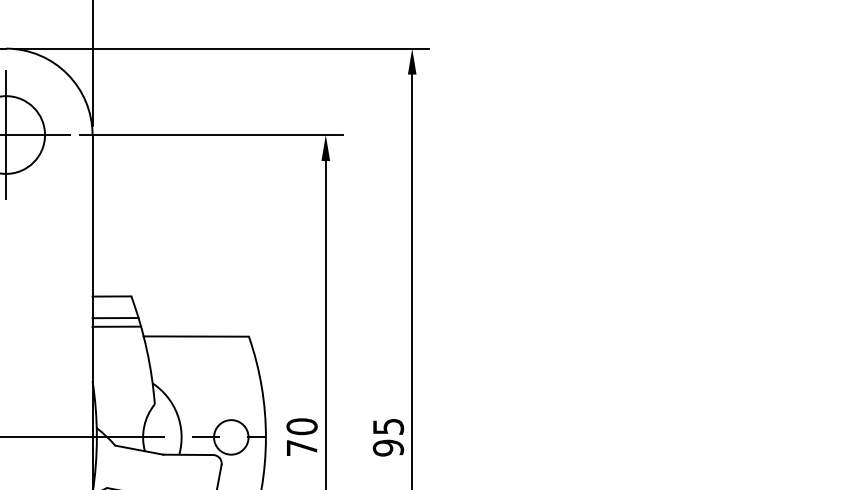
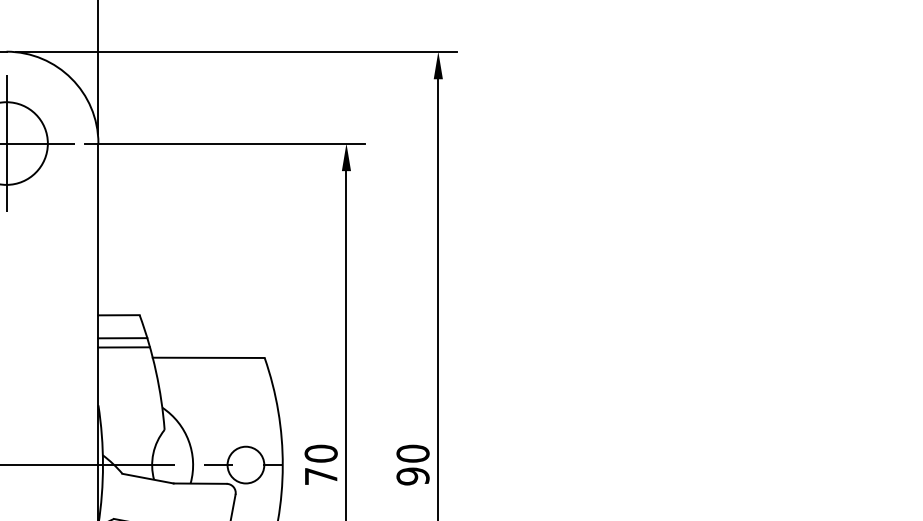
text: (388, 426) -> (413, 453), 95 -> 90

